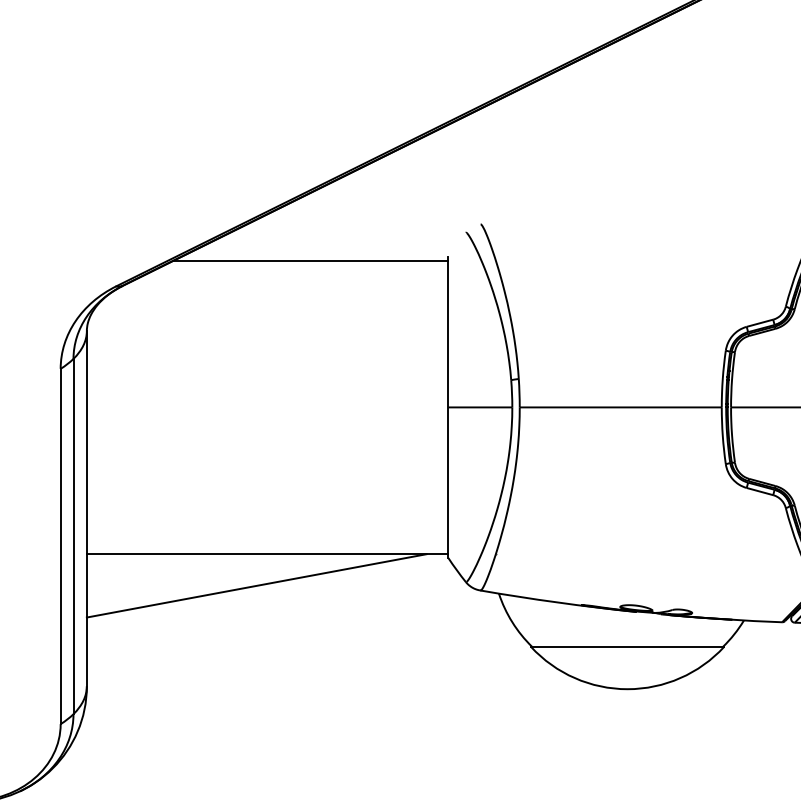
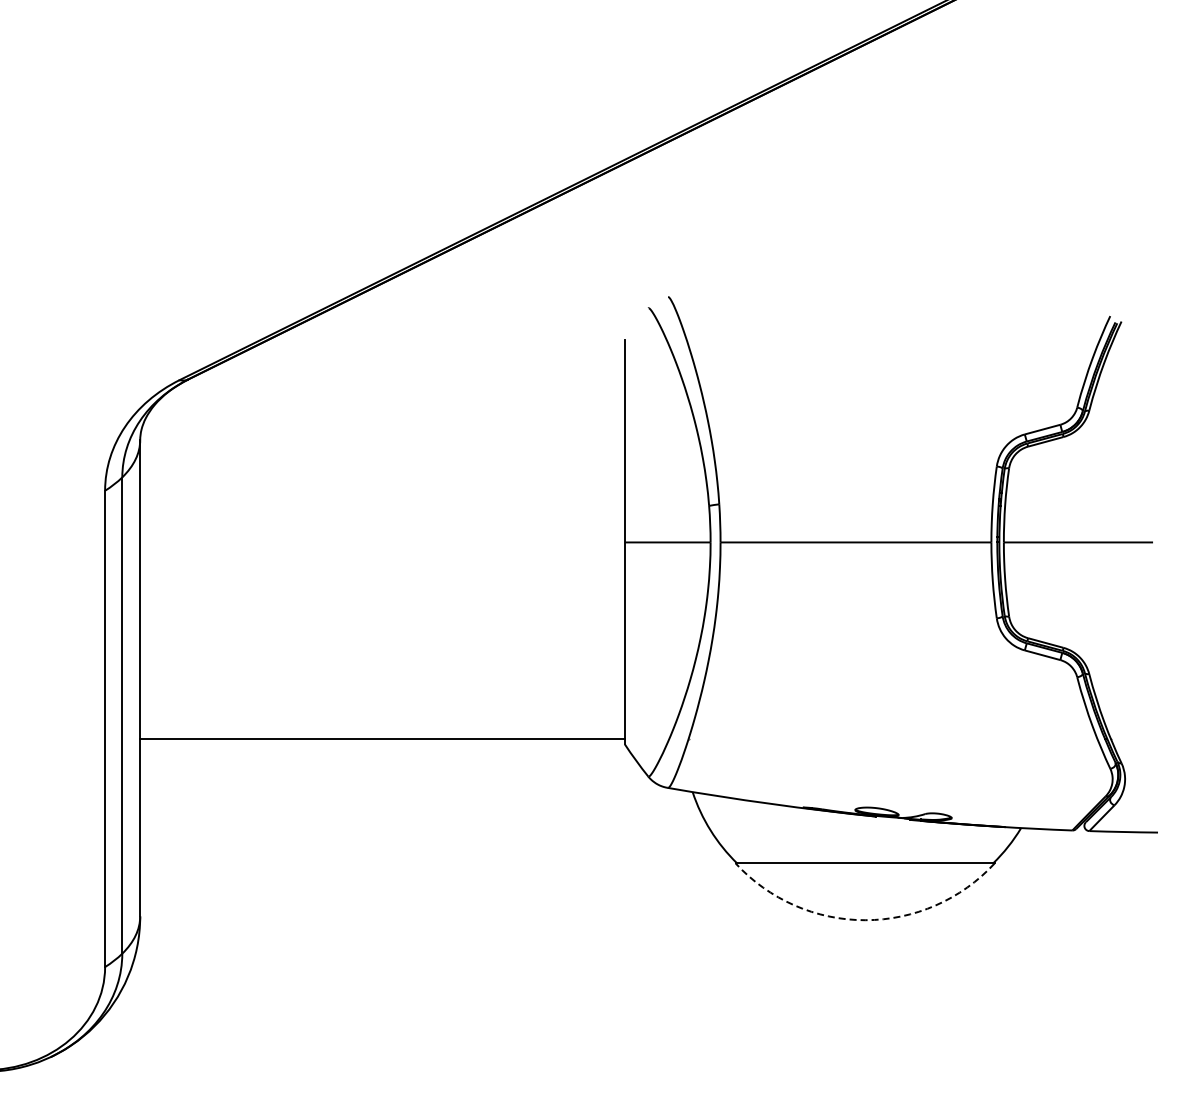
line: (310, 260) -> (440, 345), removed
line: (256, 585) -> (367, 781), removed
arc: (627, 689) -> (865, 920), solid -> dashed

